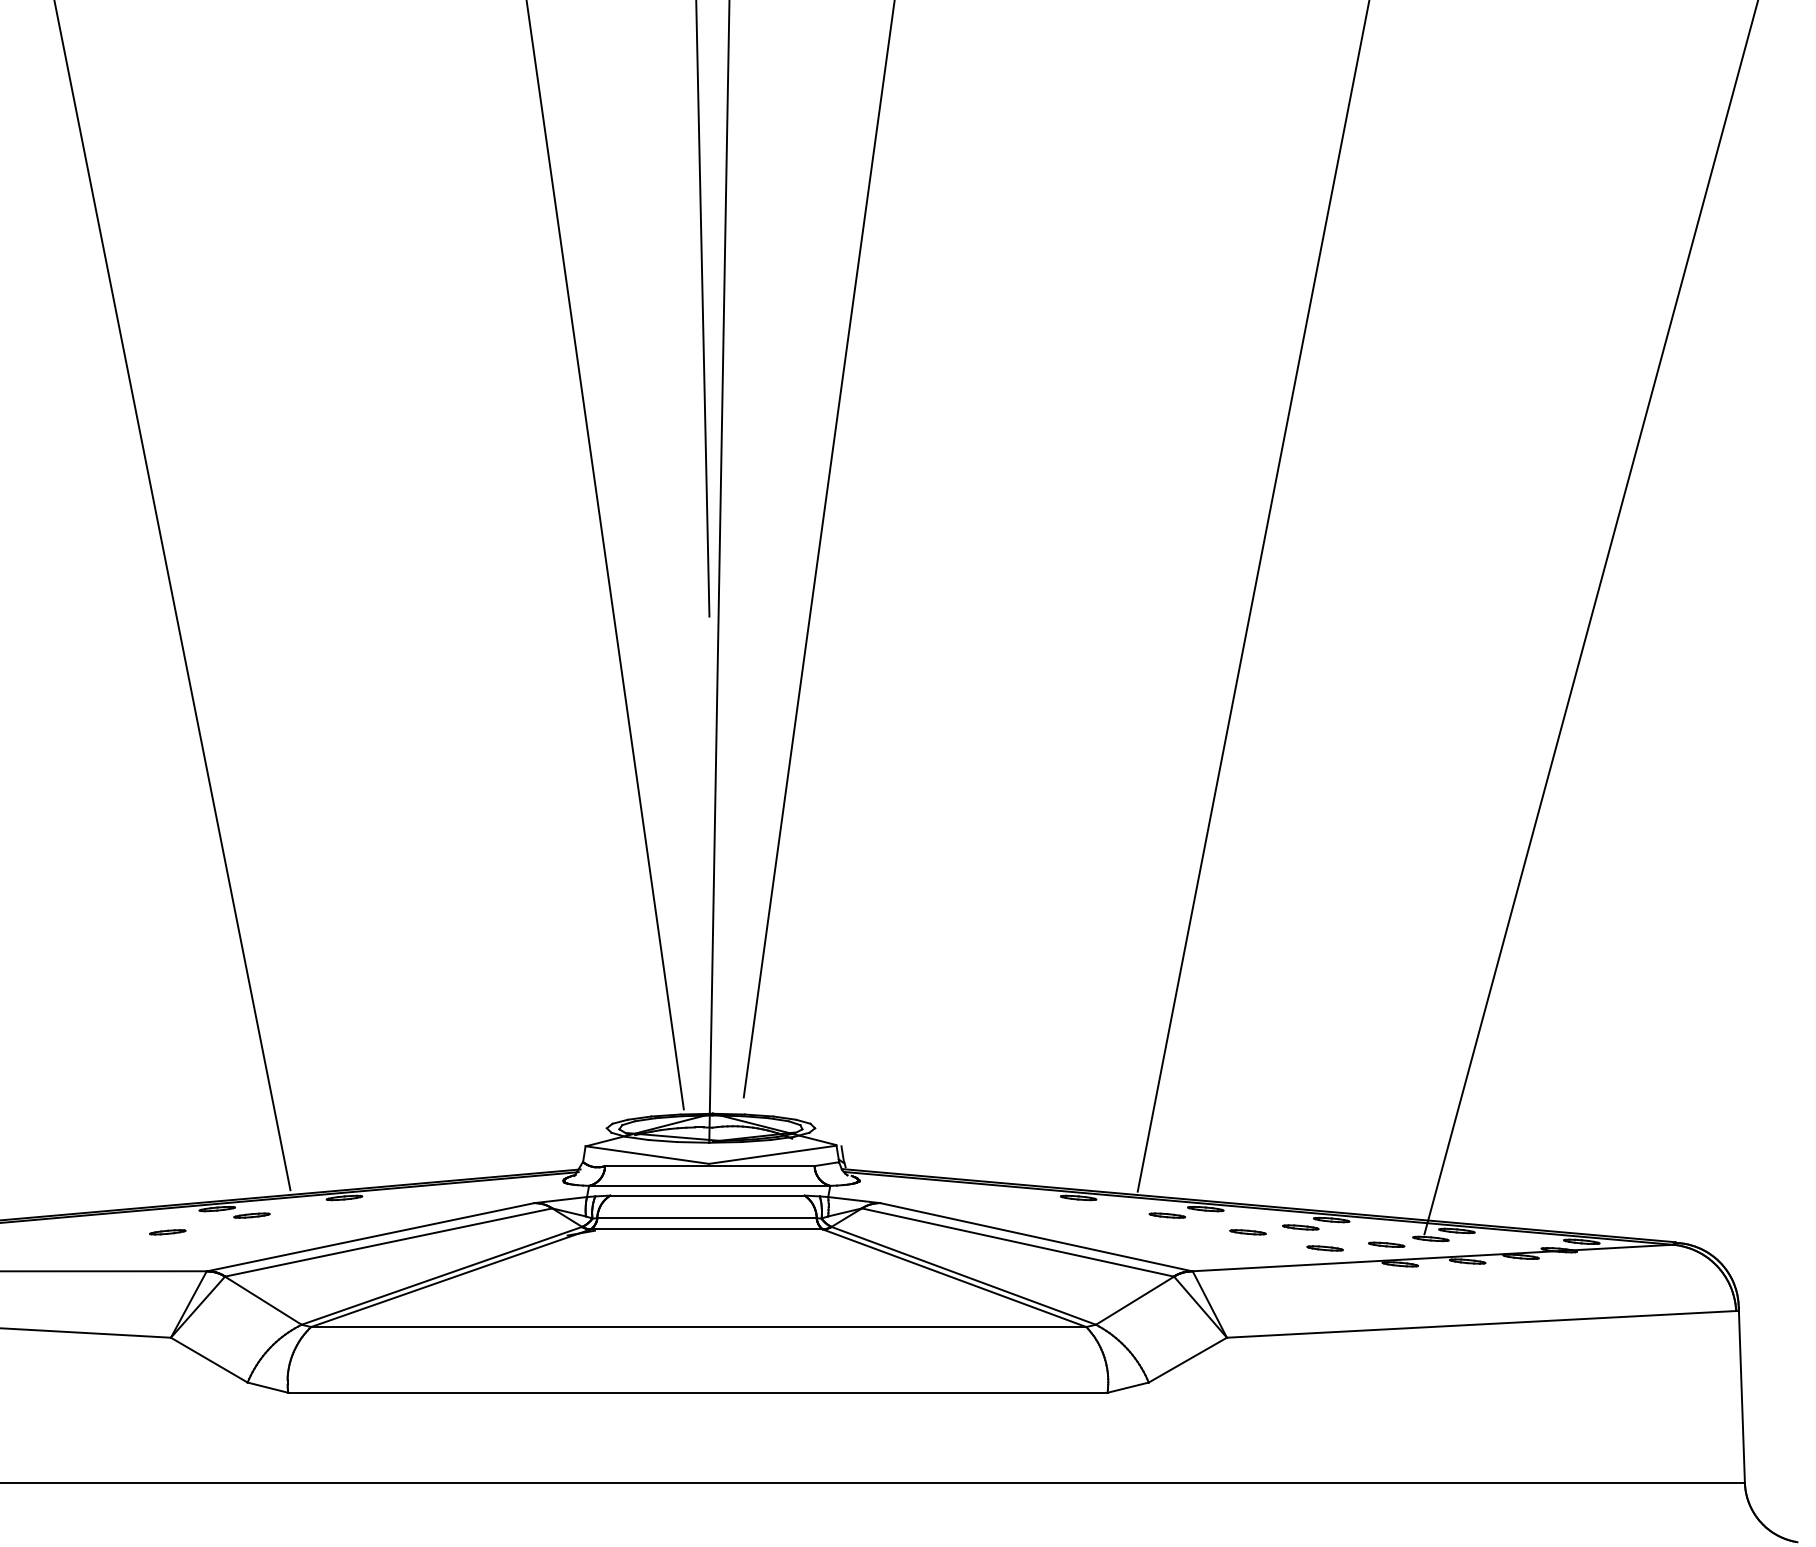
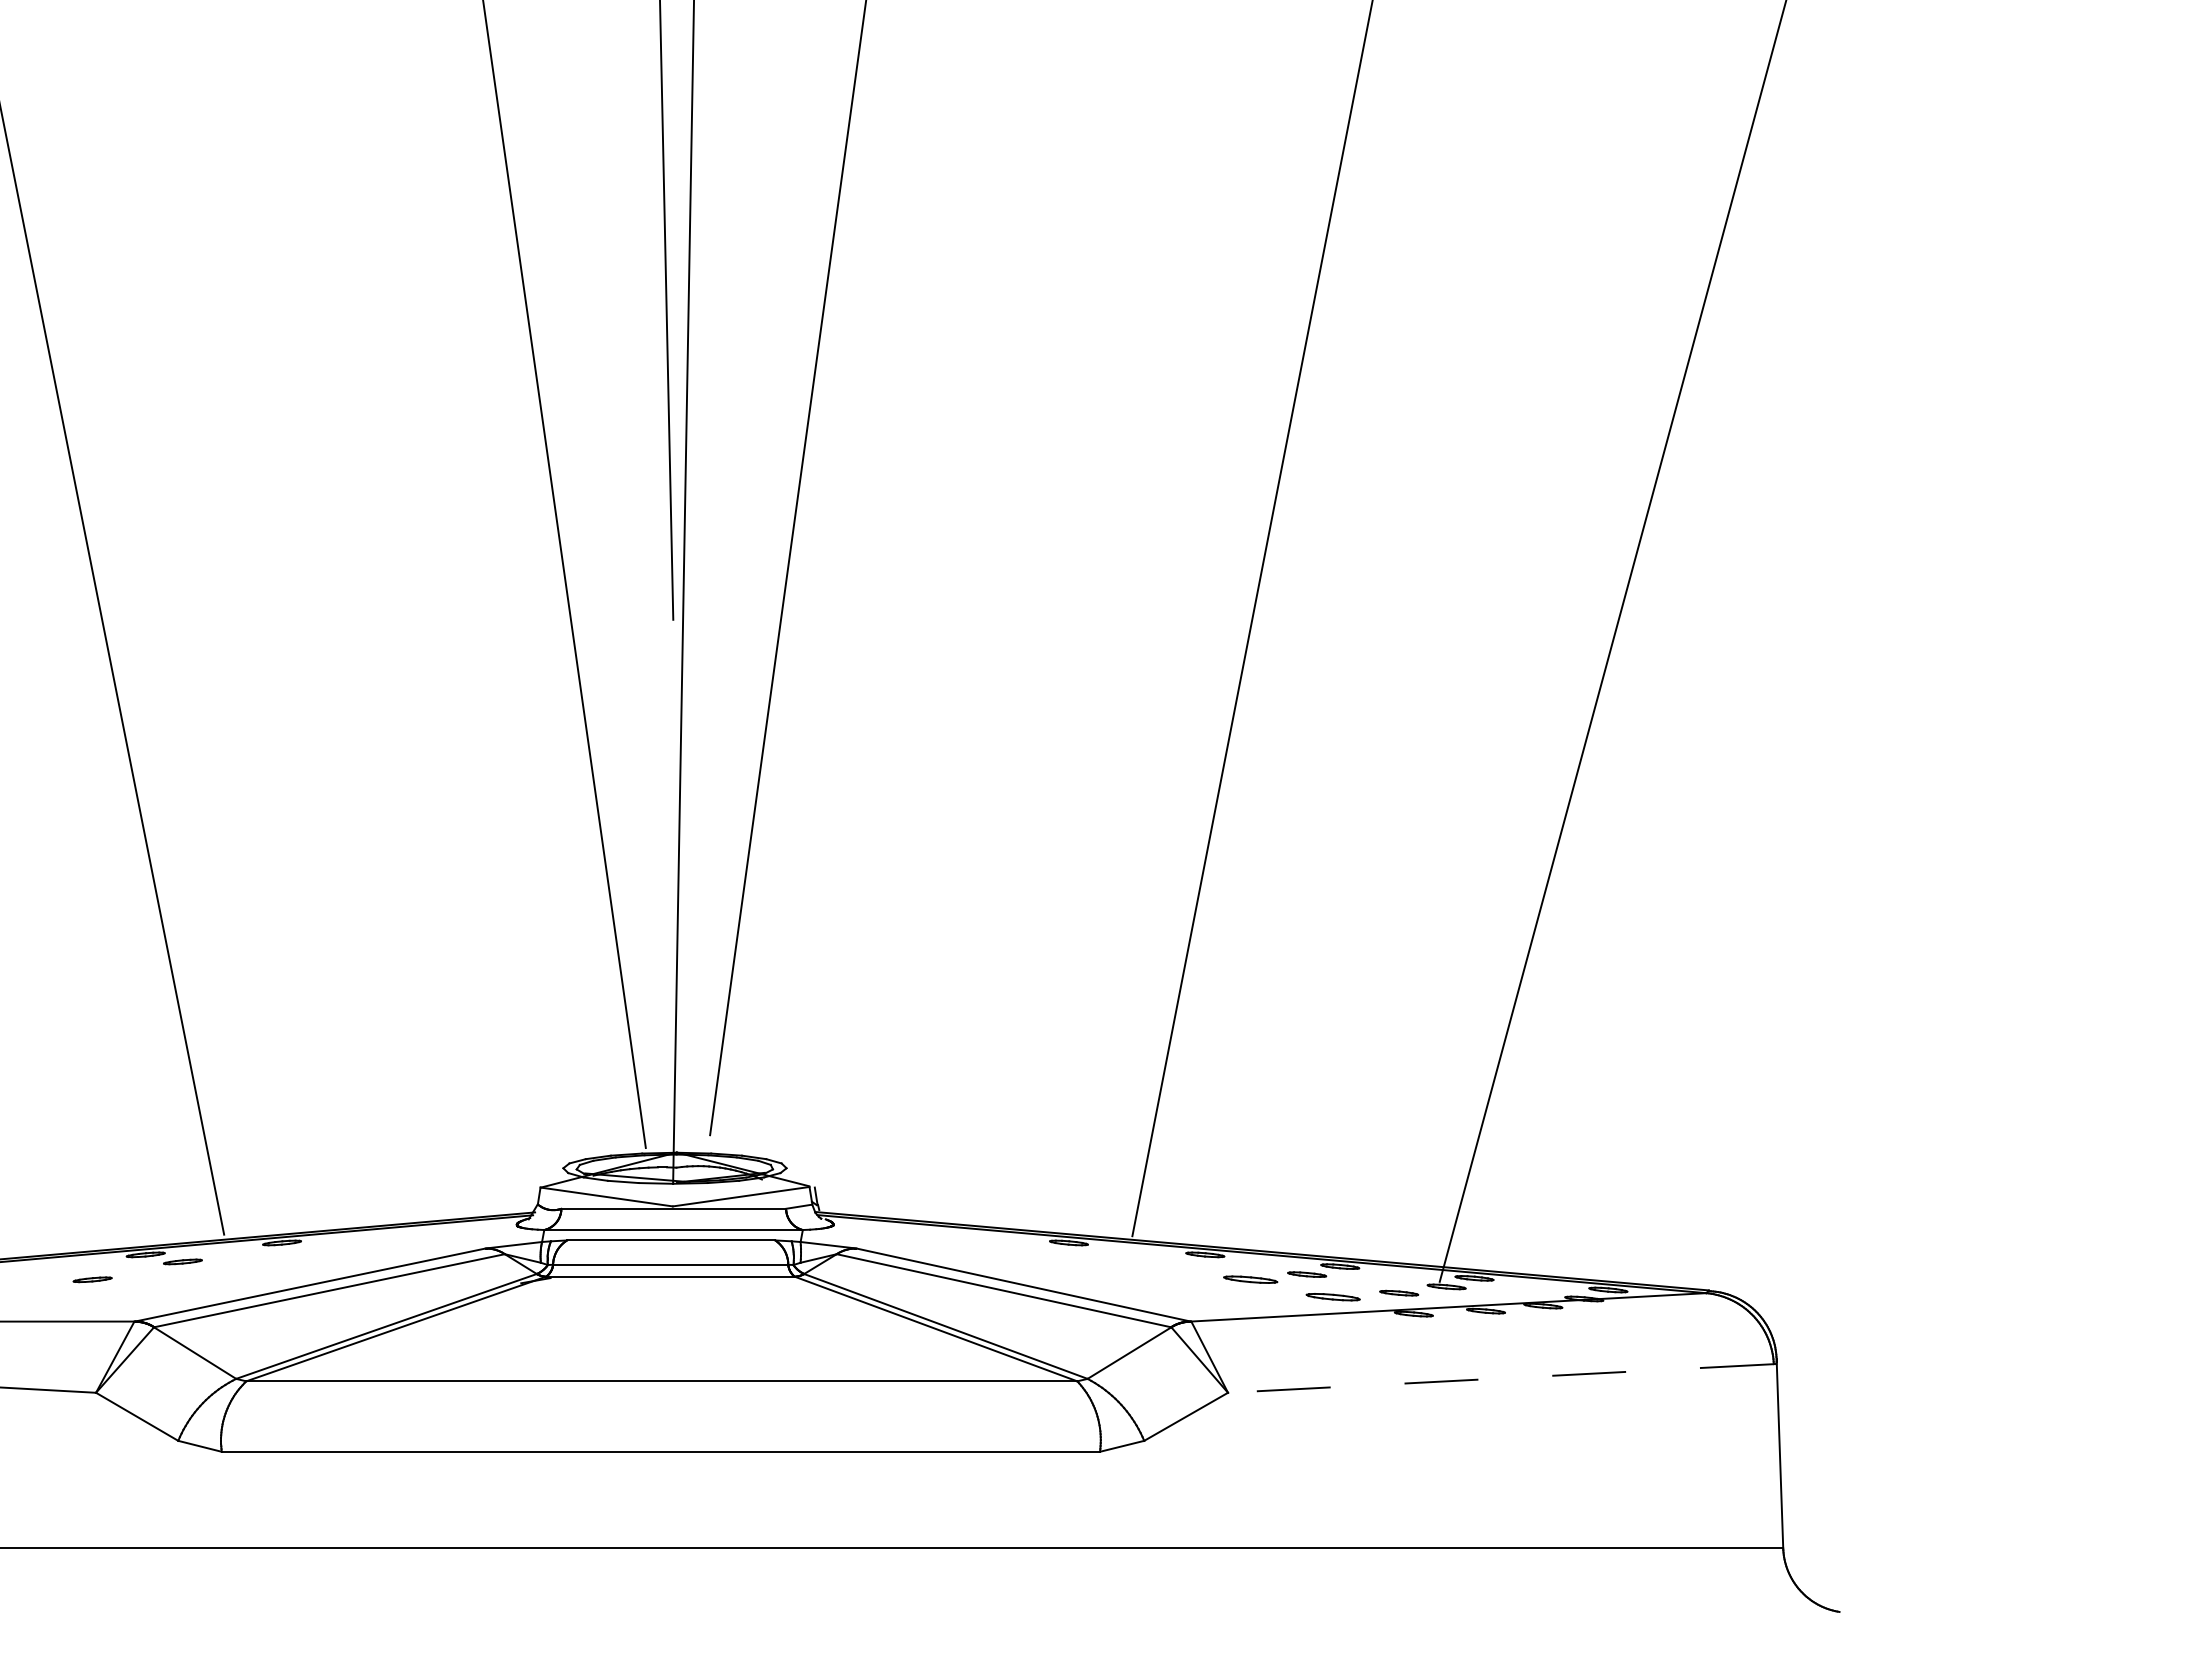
part: (1167, 1215) -> (1164, 1261), removed
part: (1247, 1232) -> (1250, 1279), size x1.4
part: (1325, 1247) -> (1333, 1296), size x1.4
line: (1481, 1324) -> (1500, 1378), solid -> dashed

